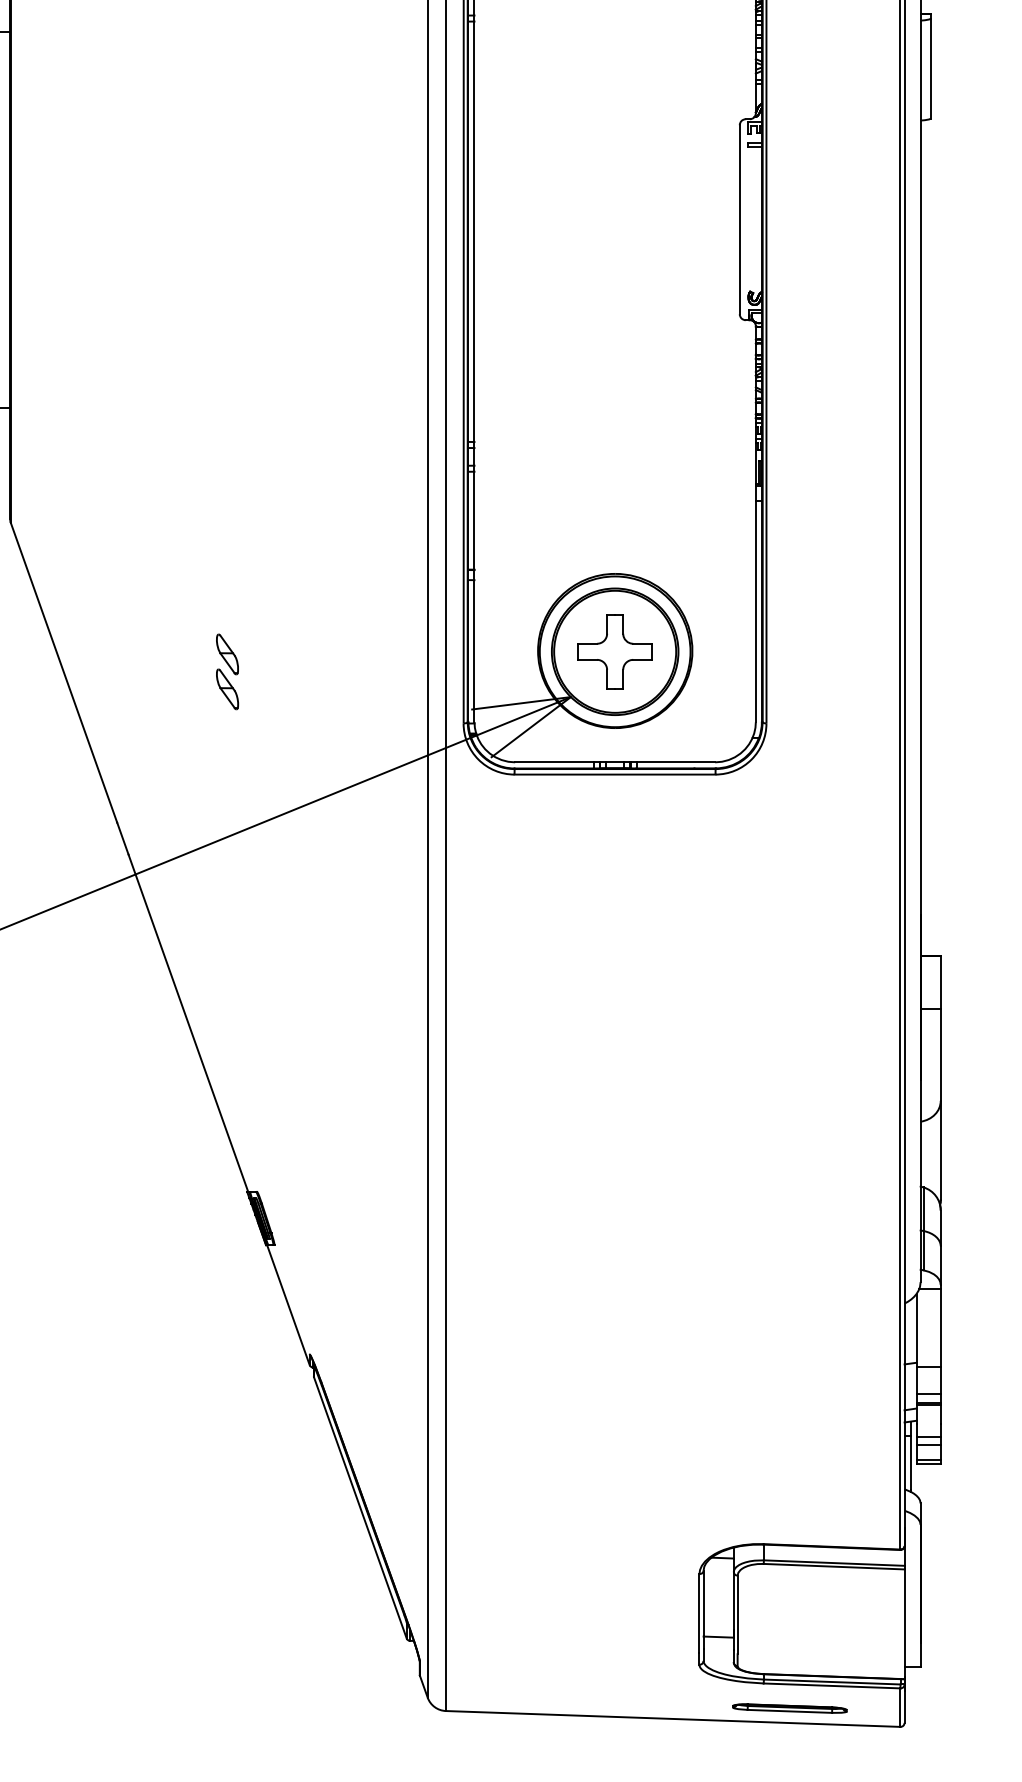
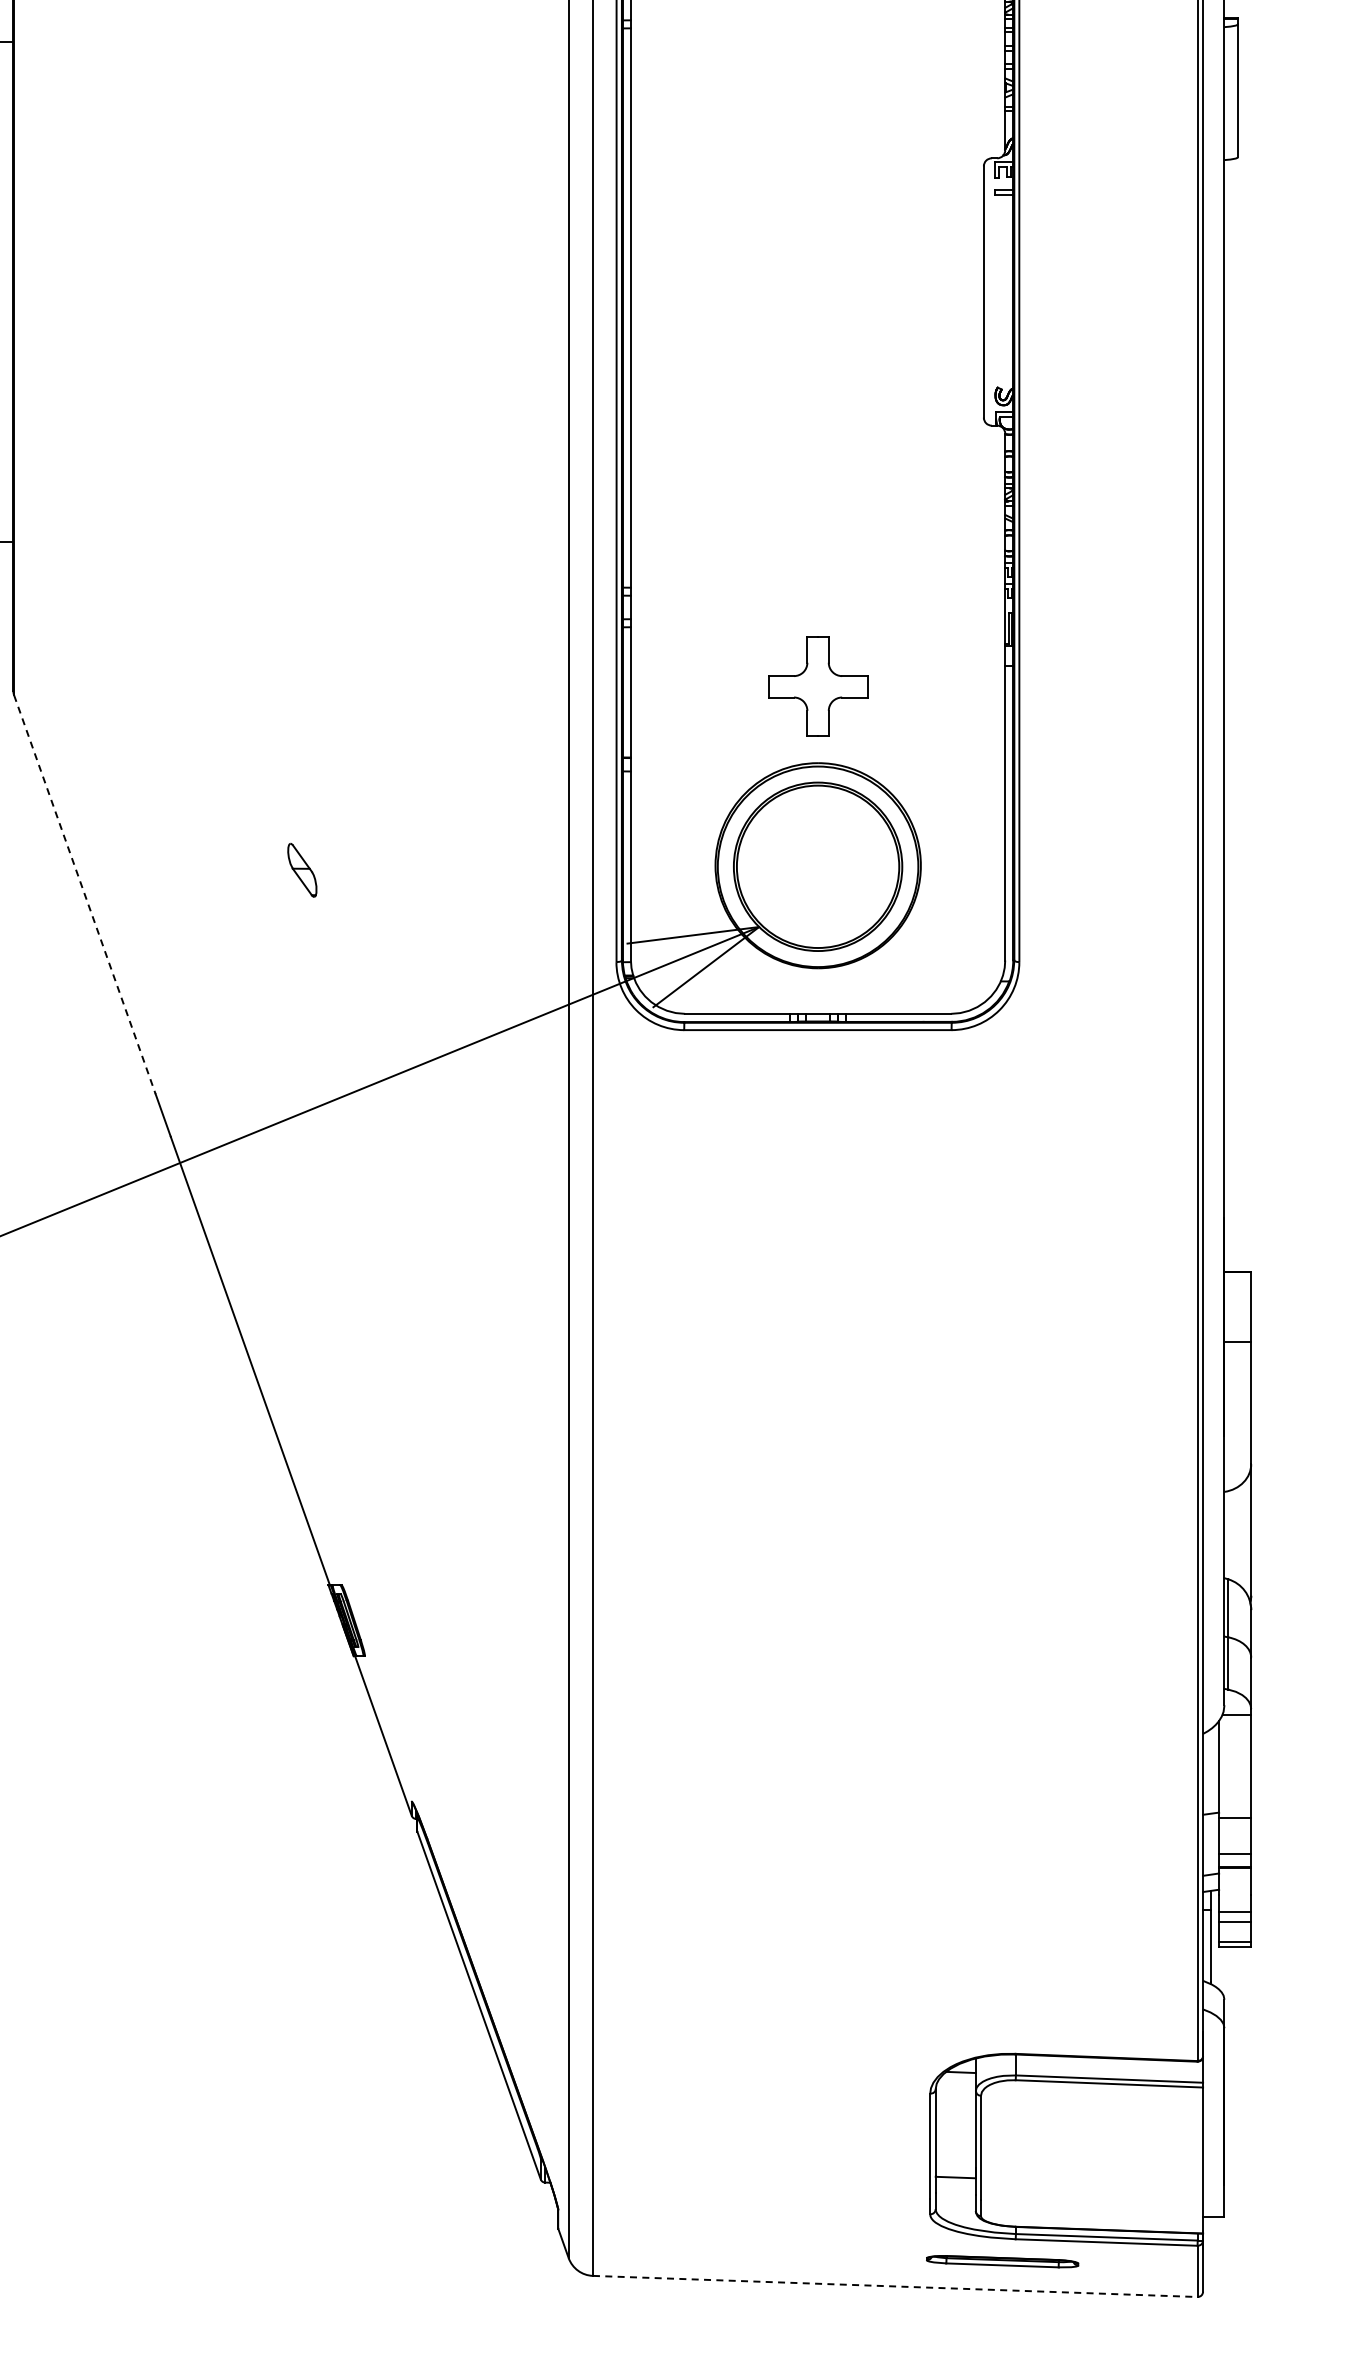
part: (615, 651) -> (818, 686), moved
line: (63, 672) -> (84, 894), solid -> dashed
part: (227, 689) -> (302, 916), removed
part: (789, 1708) -> (1002, 2261), moved
line: (673, 1718) -> (895, 2286), solid -> dashed

